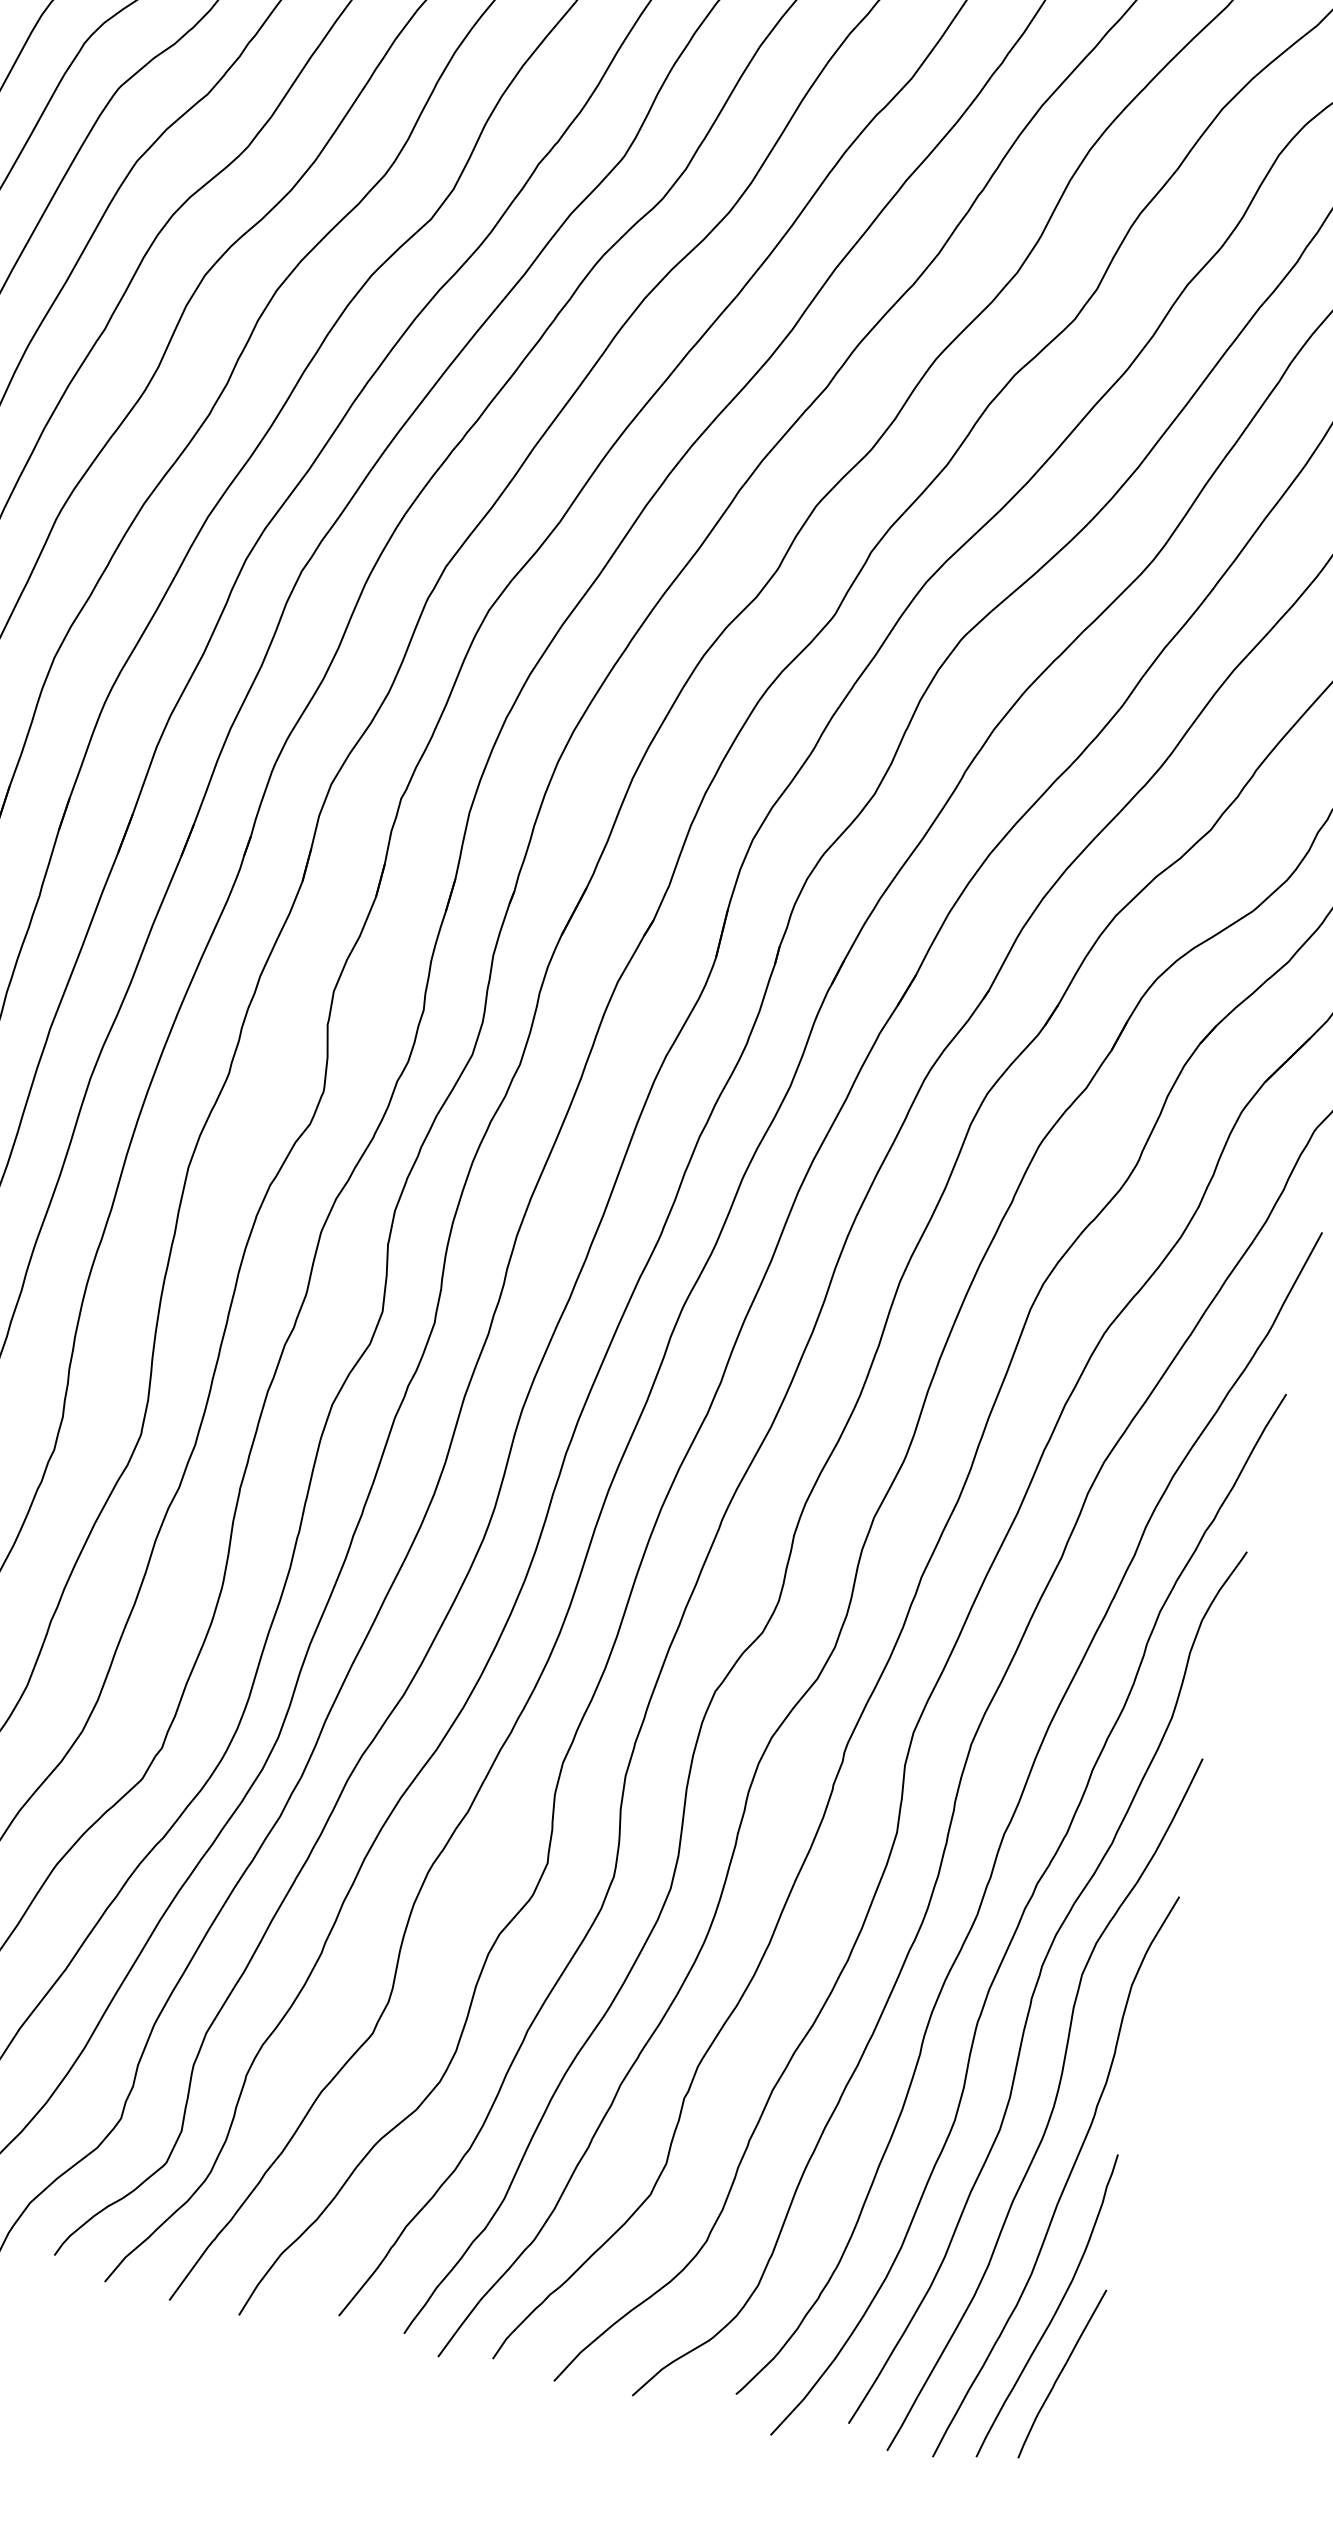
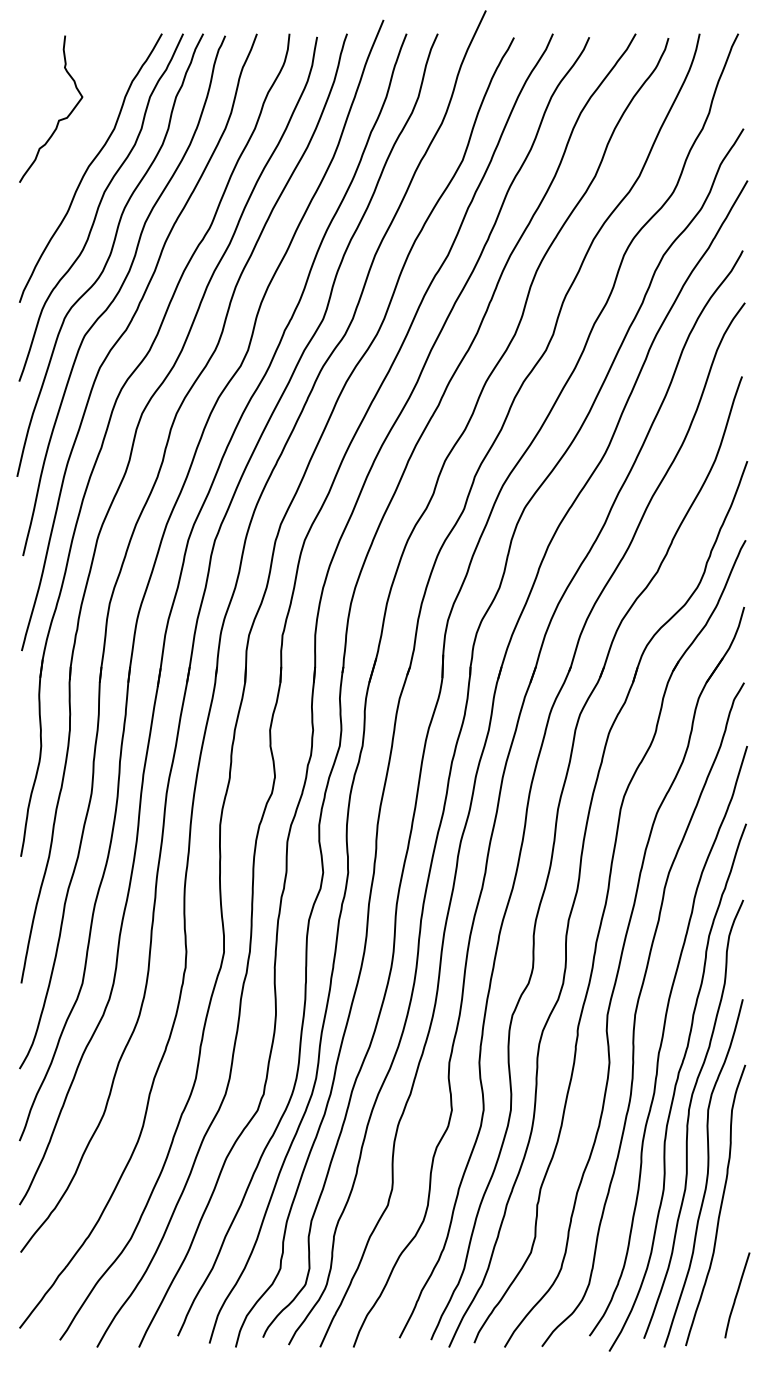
curve: (1053, 2311) -> (727, 1267), removed

